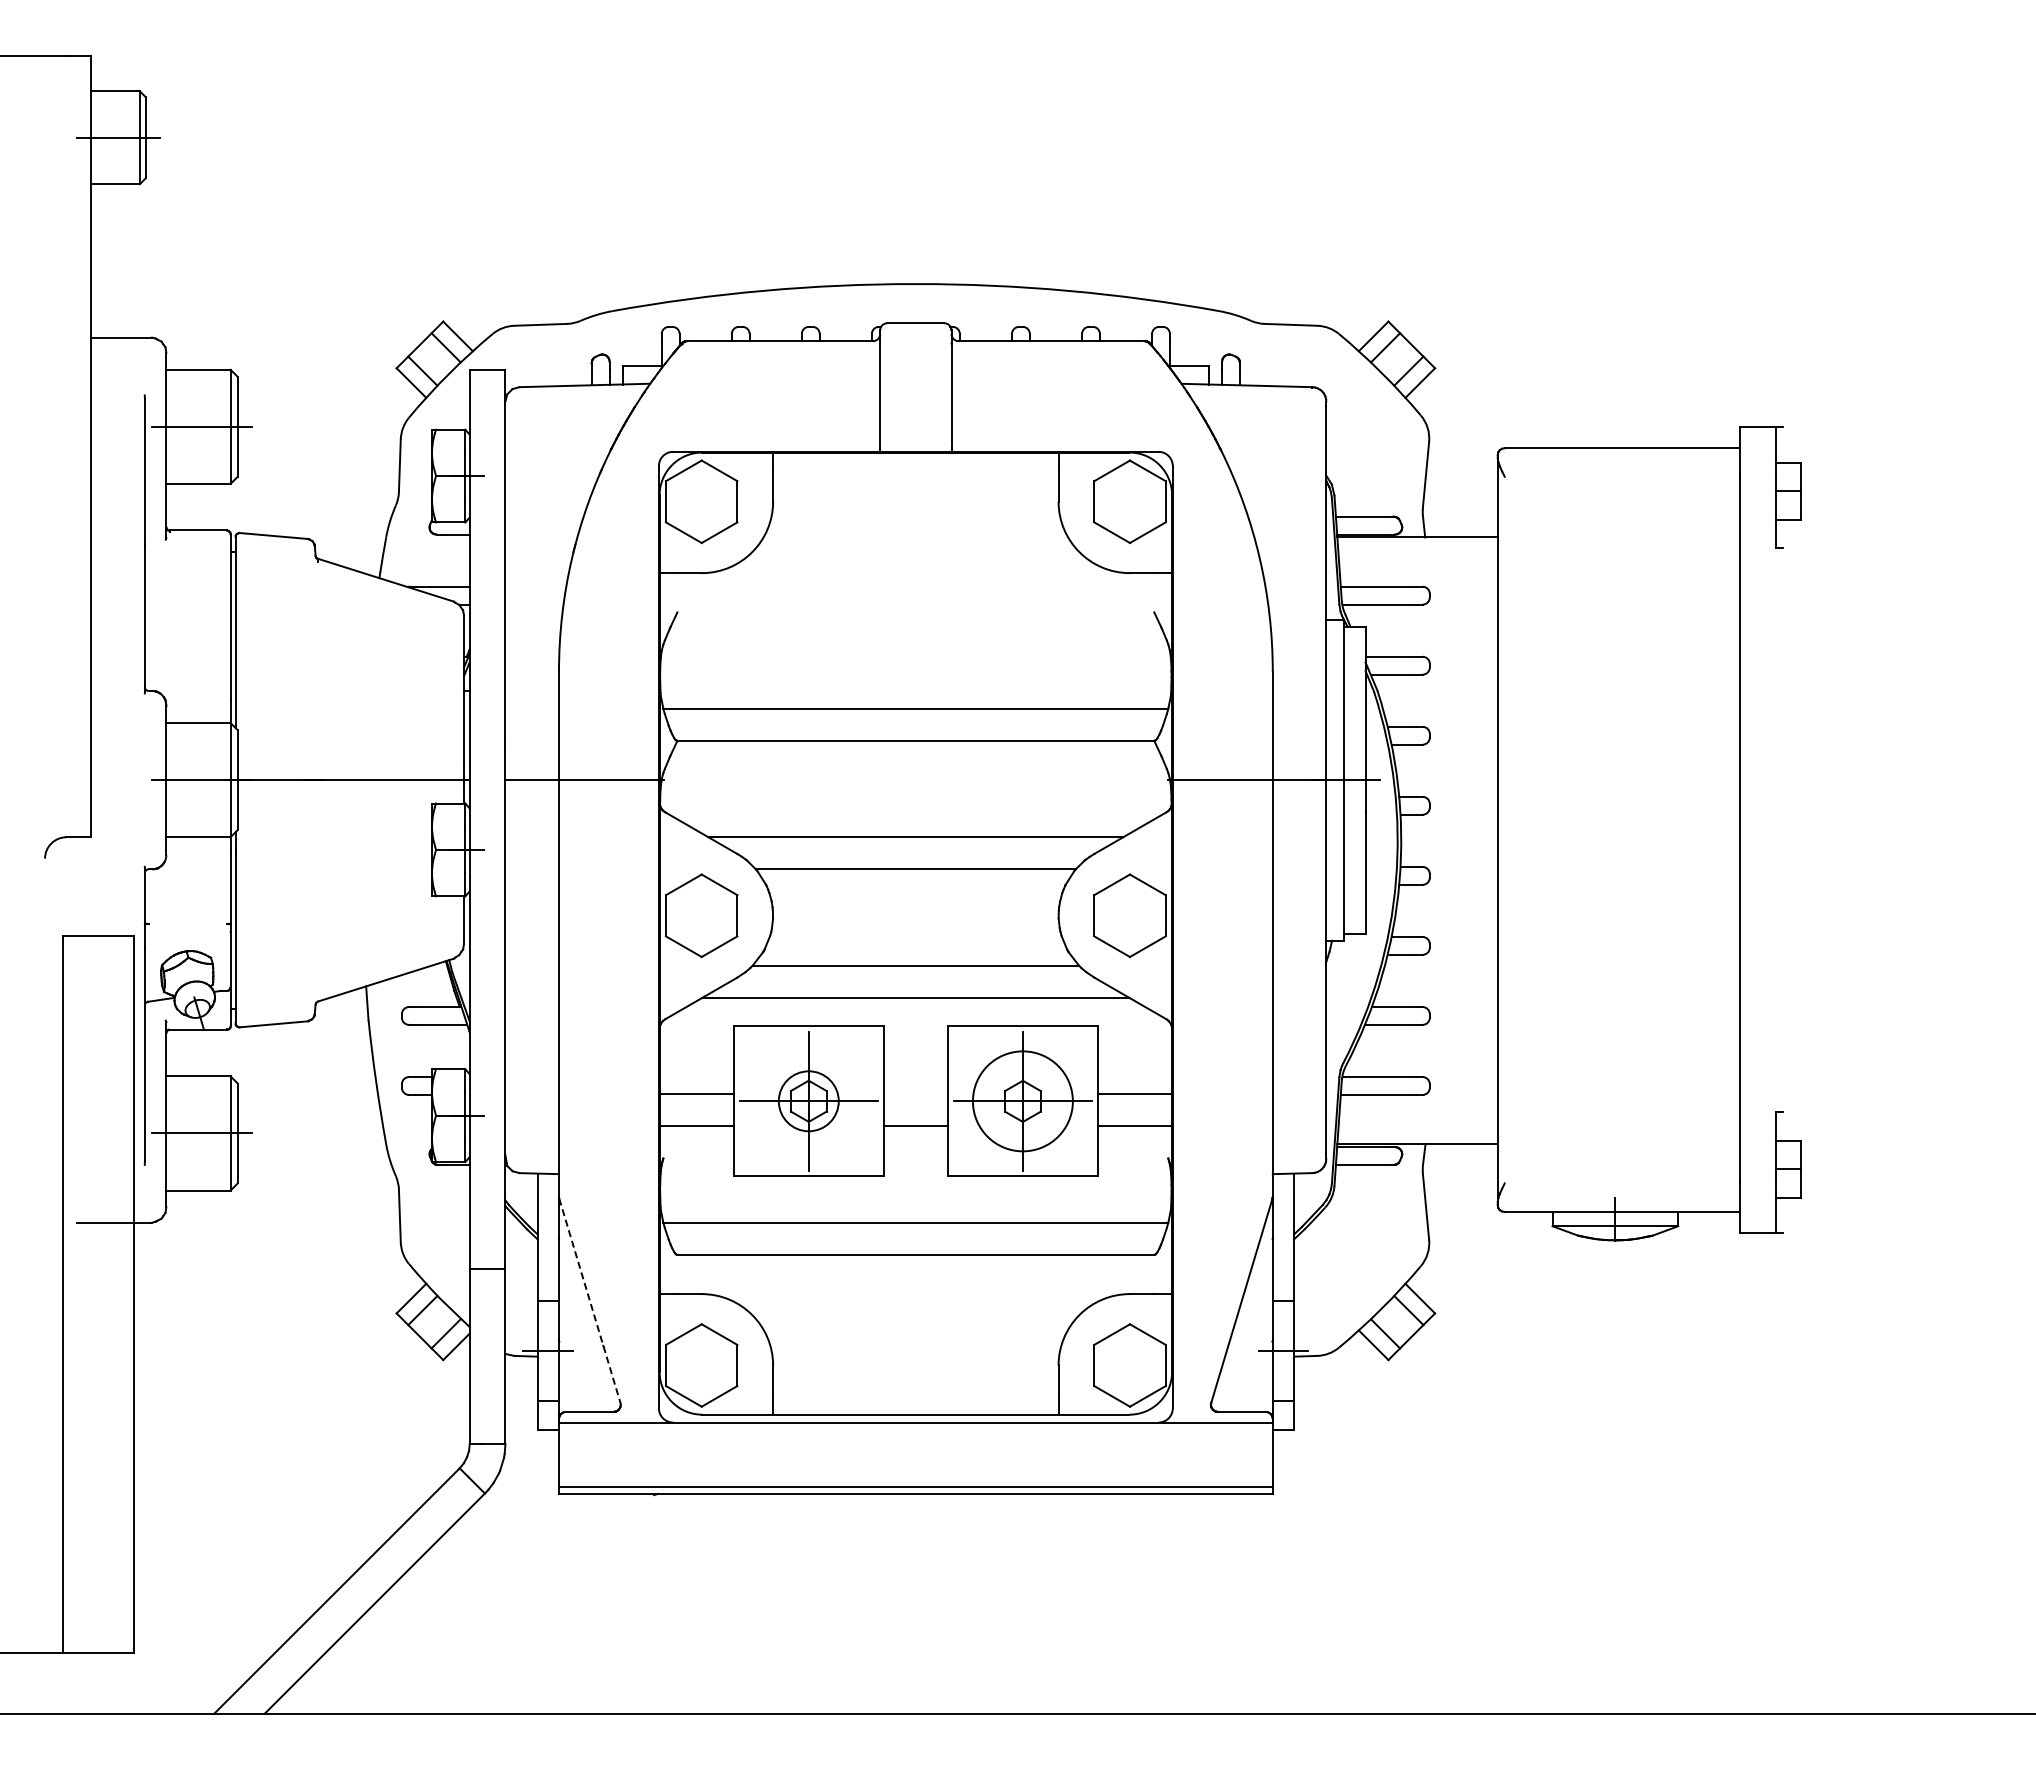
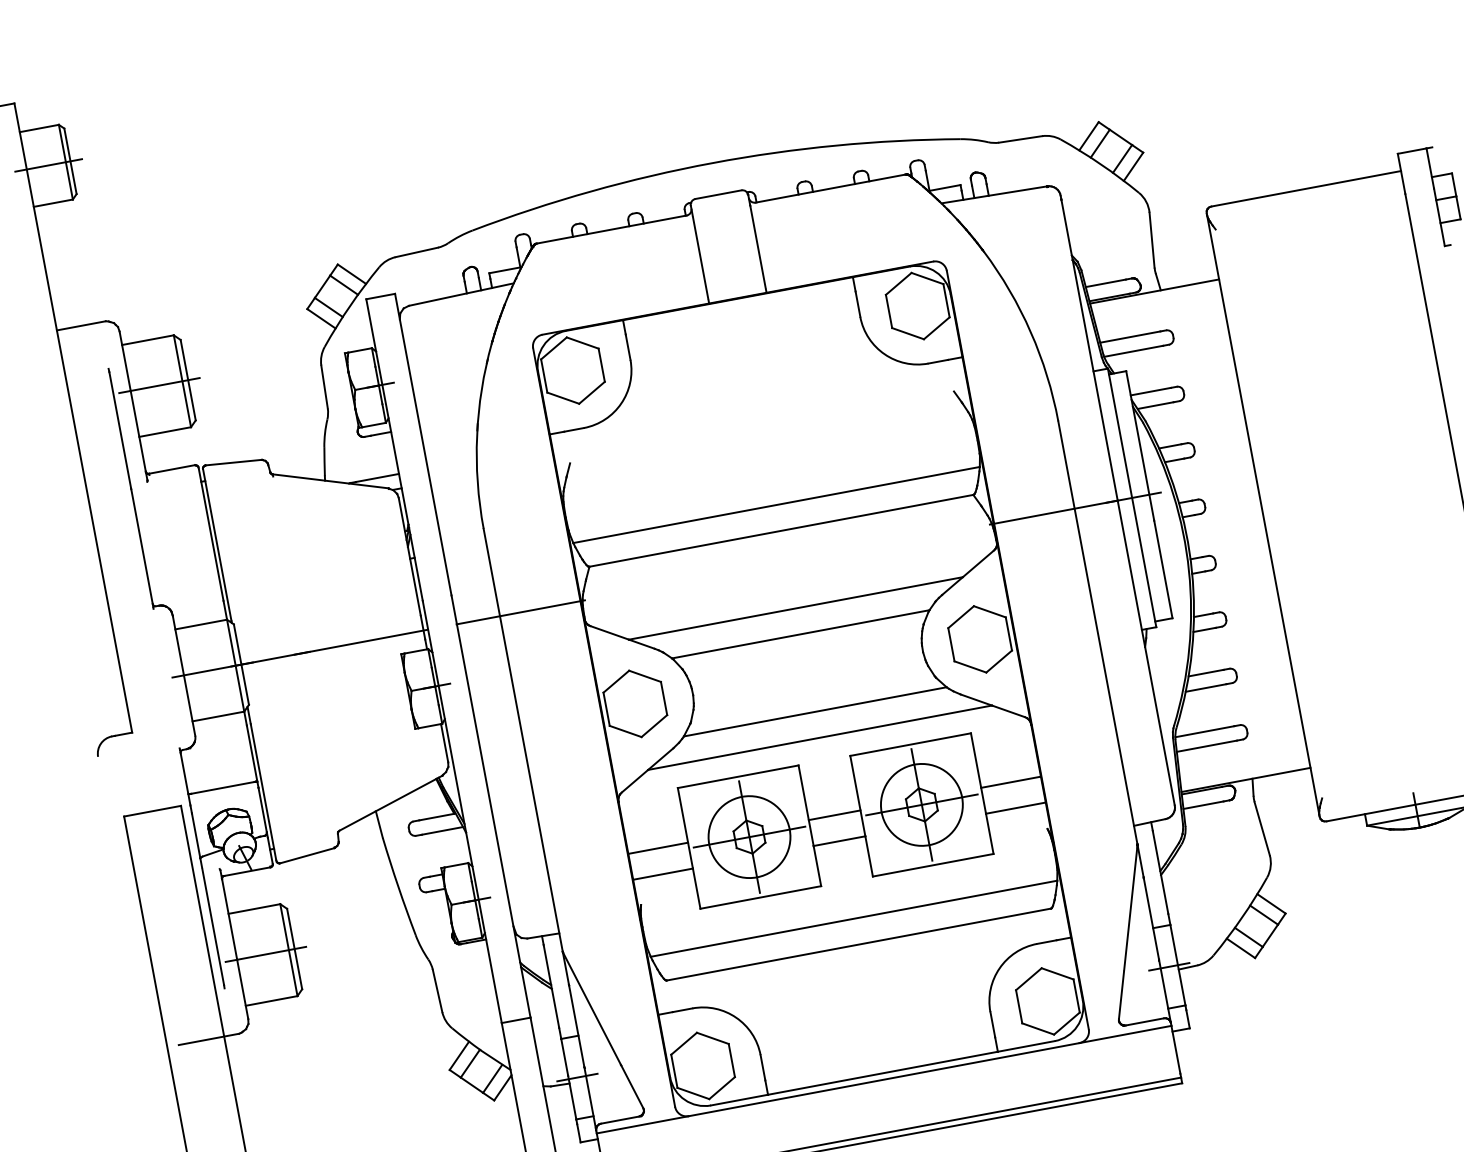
line: (187, 923) -> (222, 787), added
line: (915, 1094) -> (834, 815), added
circle: (808, 1101) -> (749, 837), size x1.67
line: (590, 1301) -> (603, 1031), dashed -> solid

